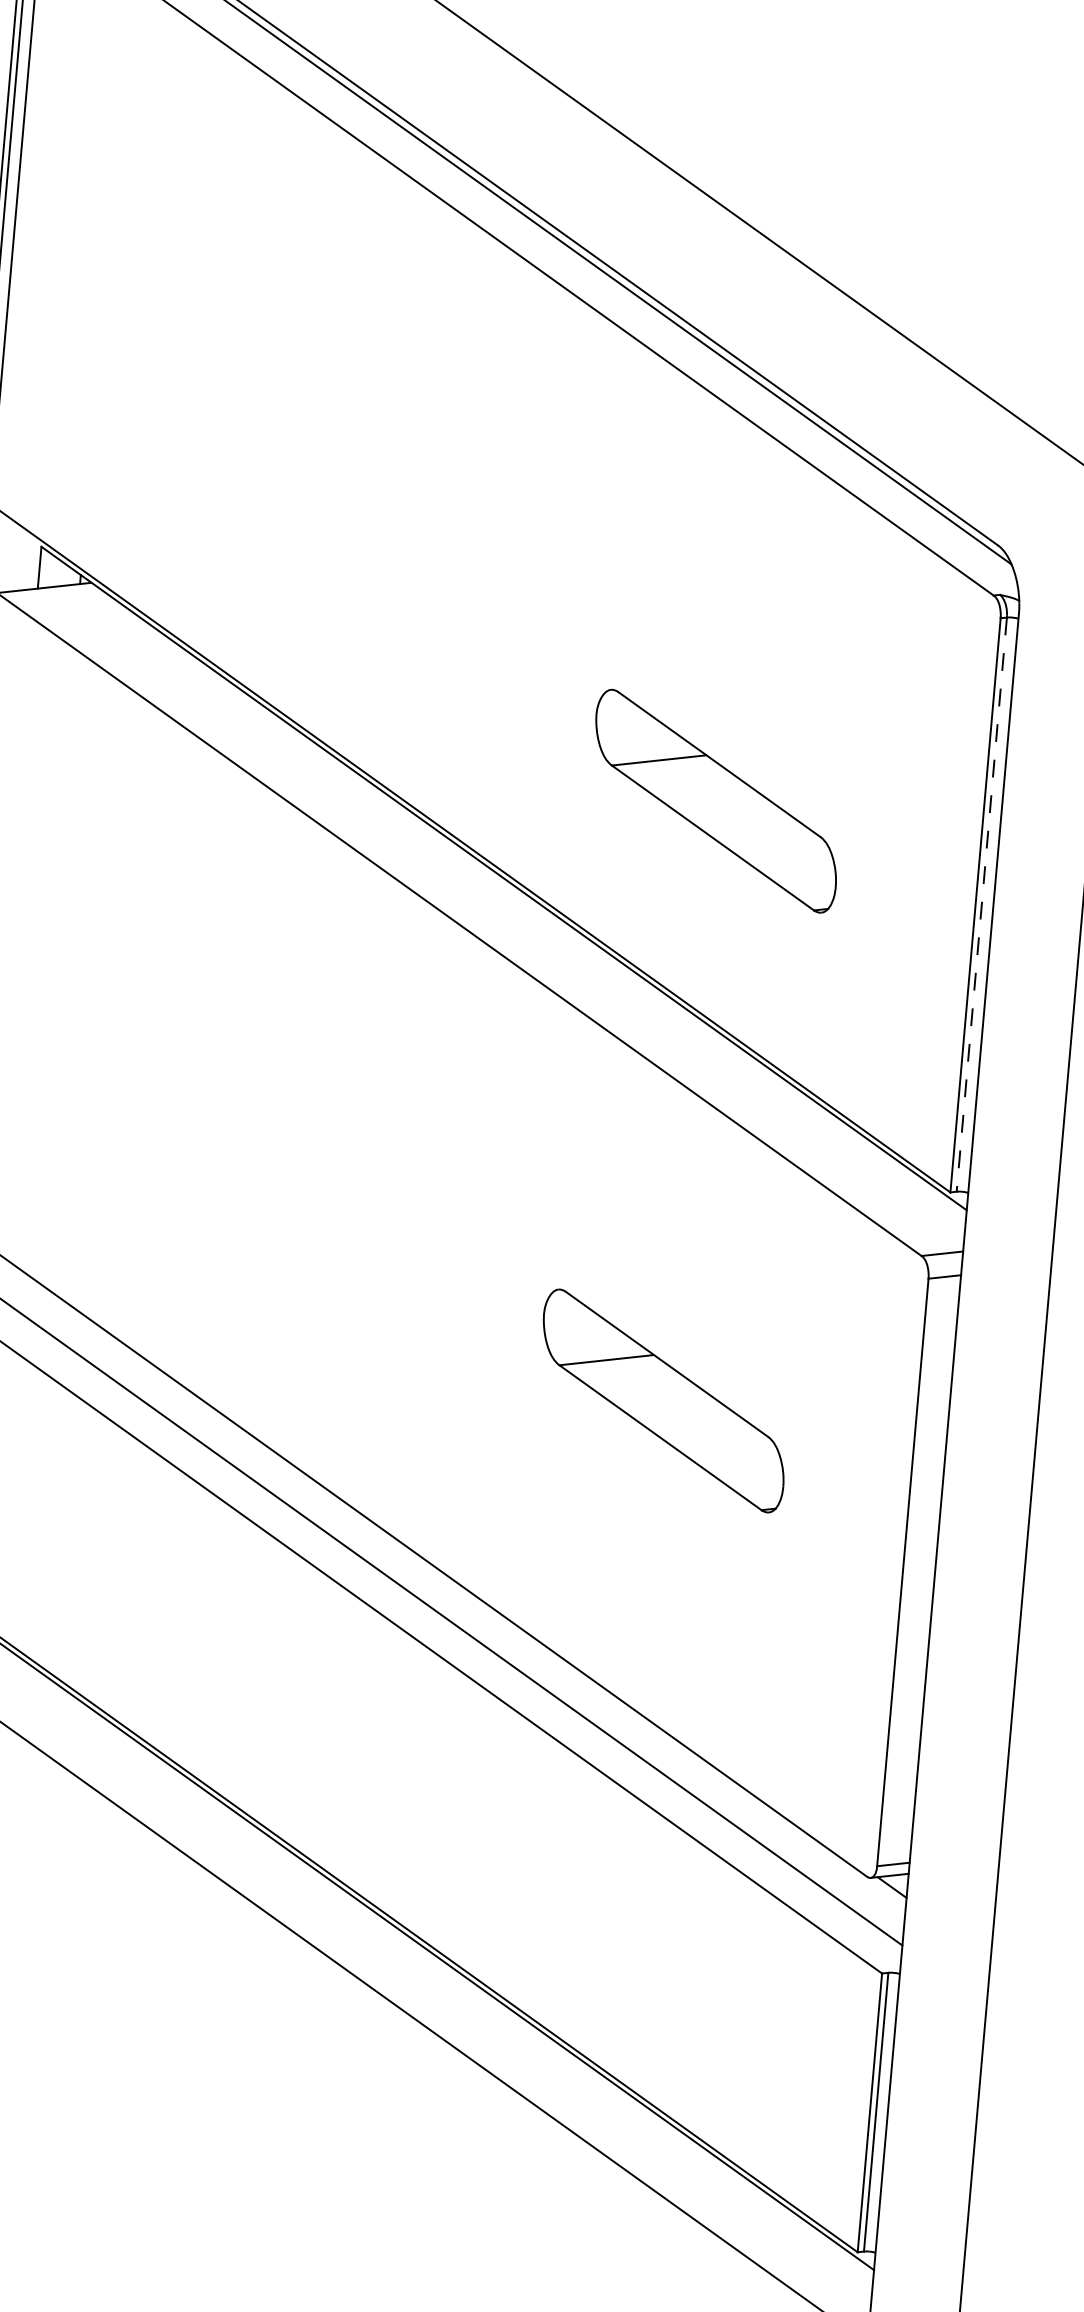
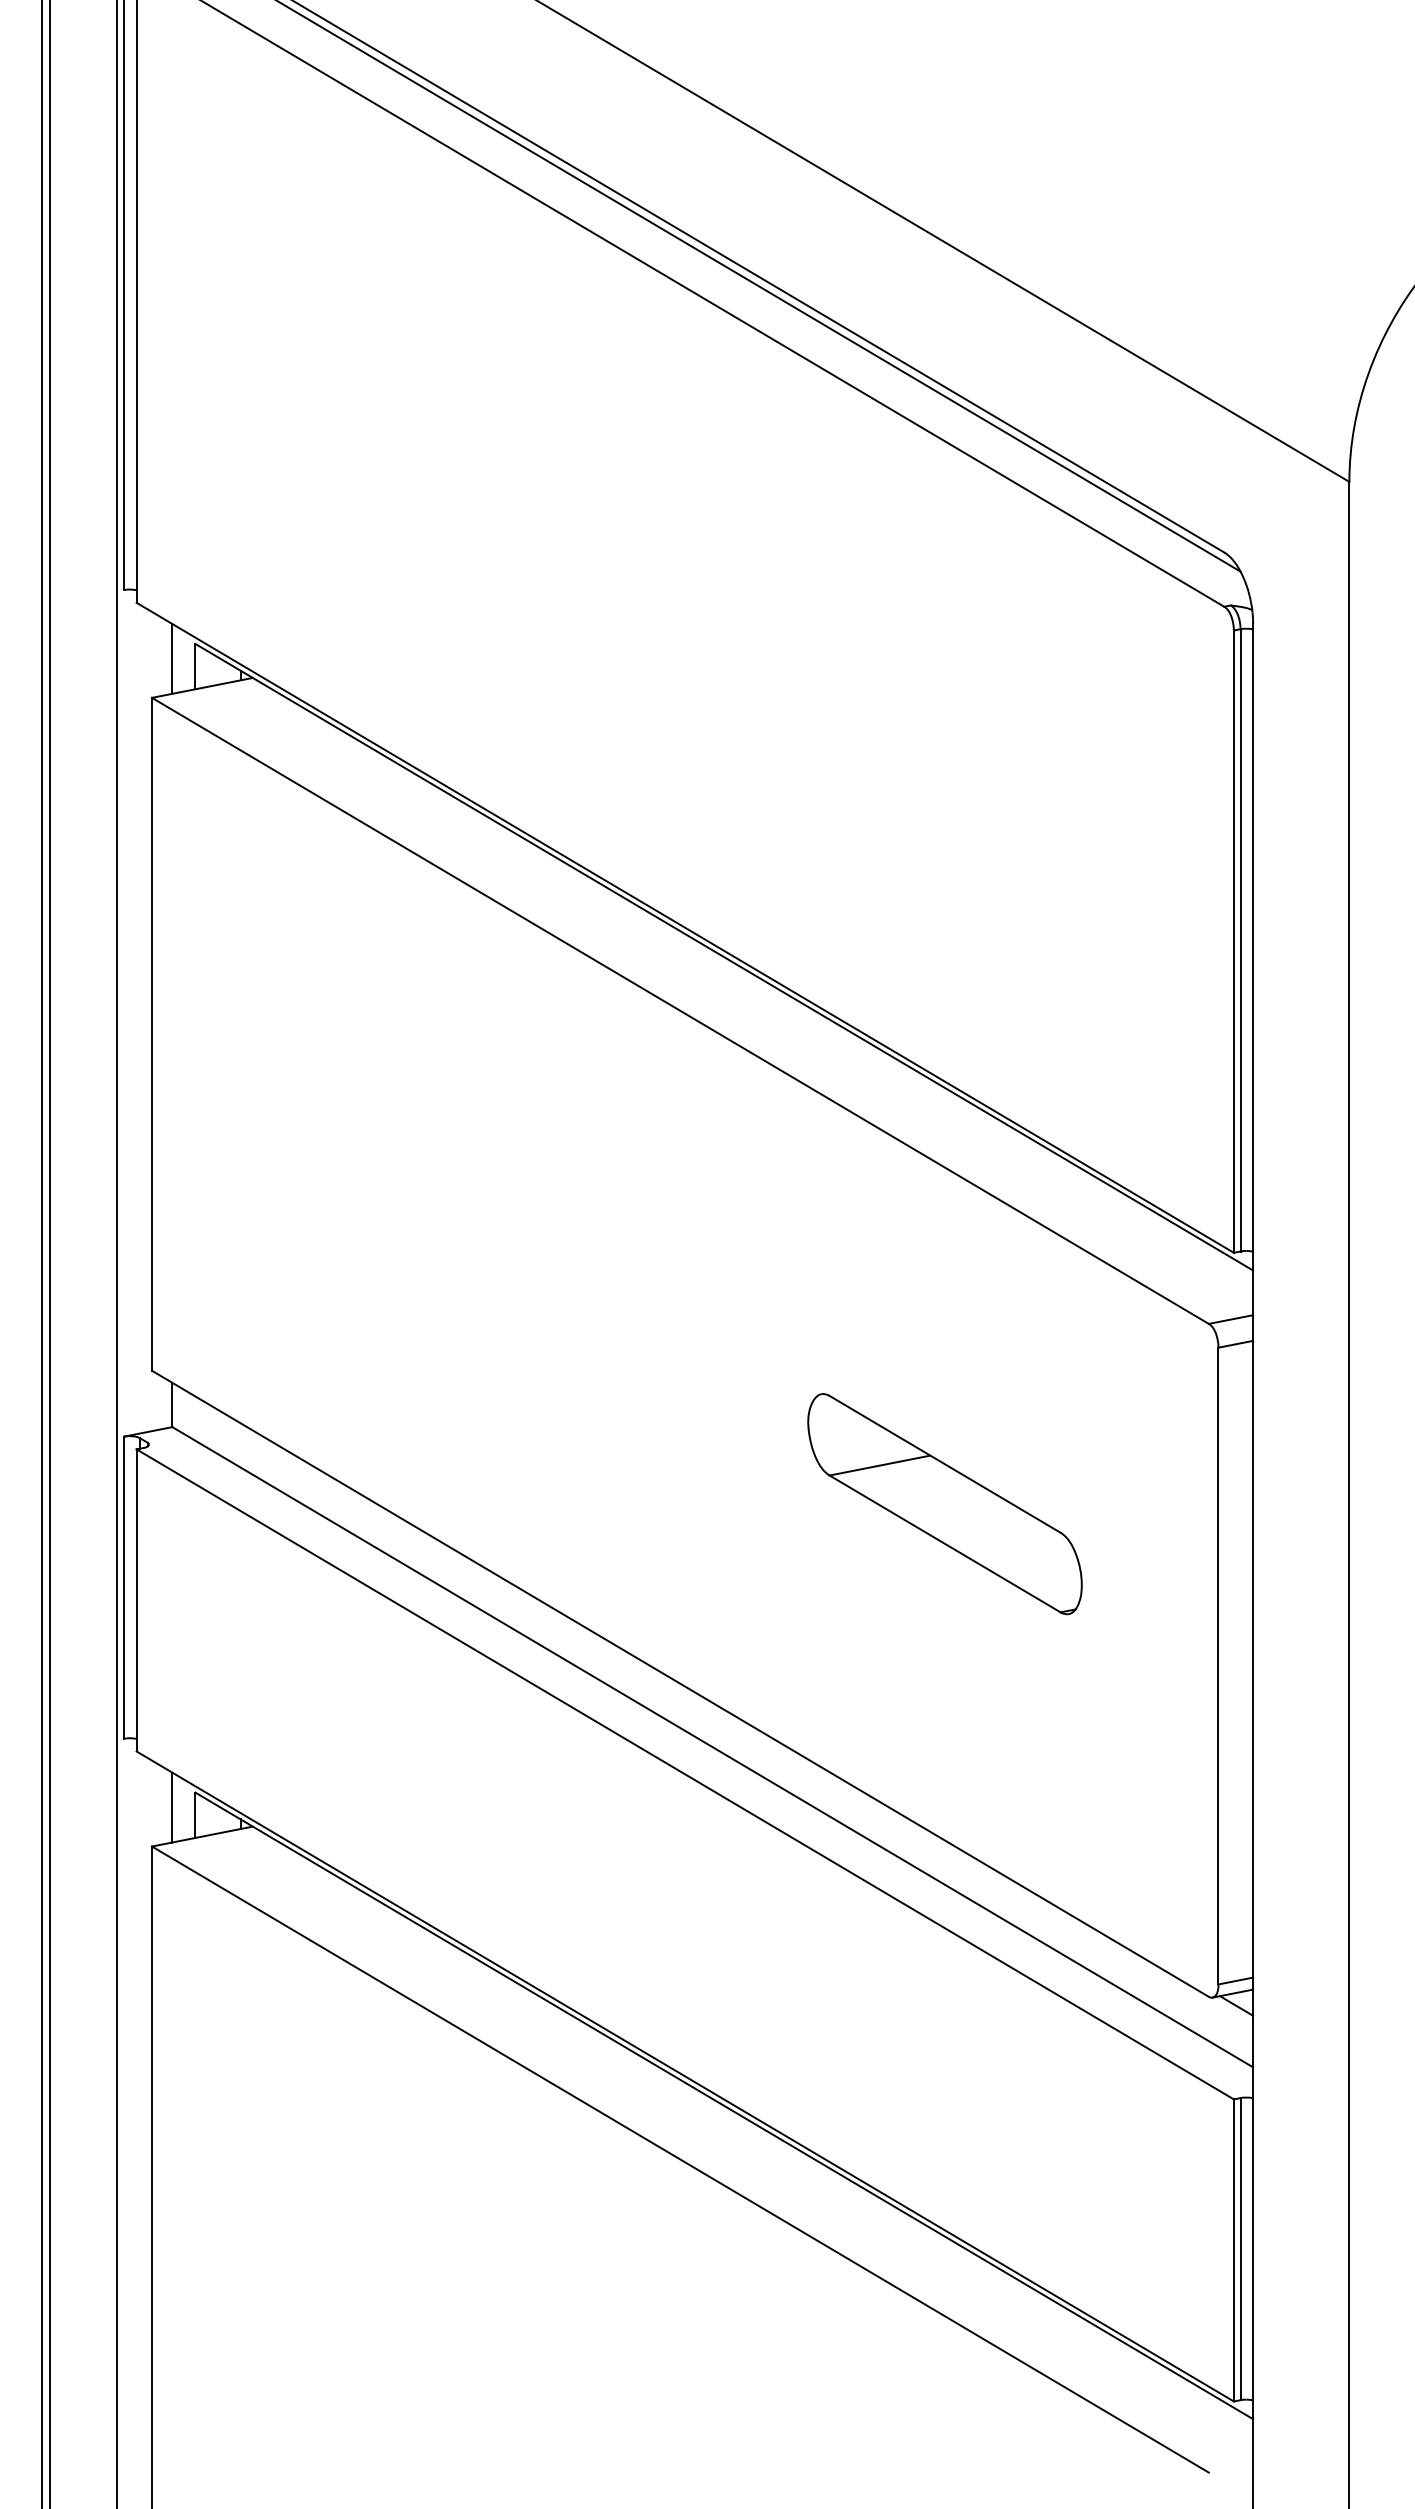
line: (19, 558) -> (172, 658), added
part: (715, 801) -> (944, 854), removed
line: (981, 904) -> (1240, 940), dashed -> solid

